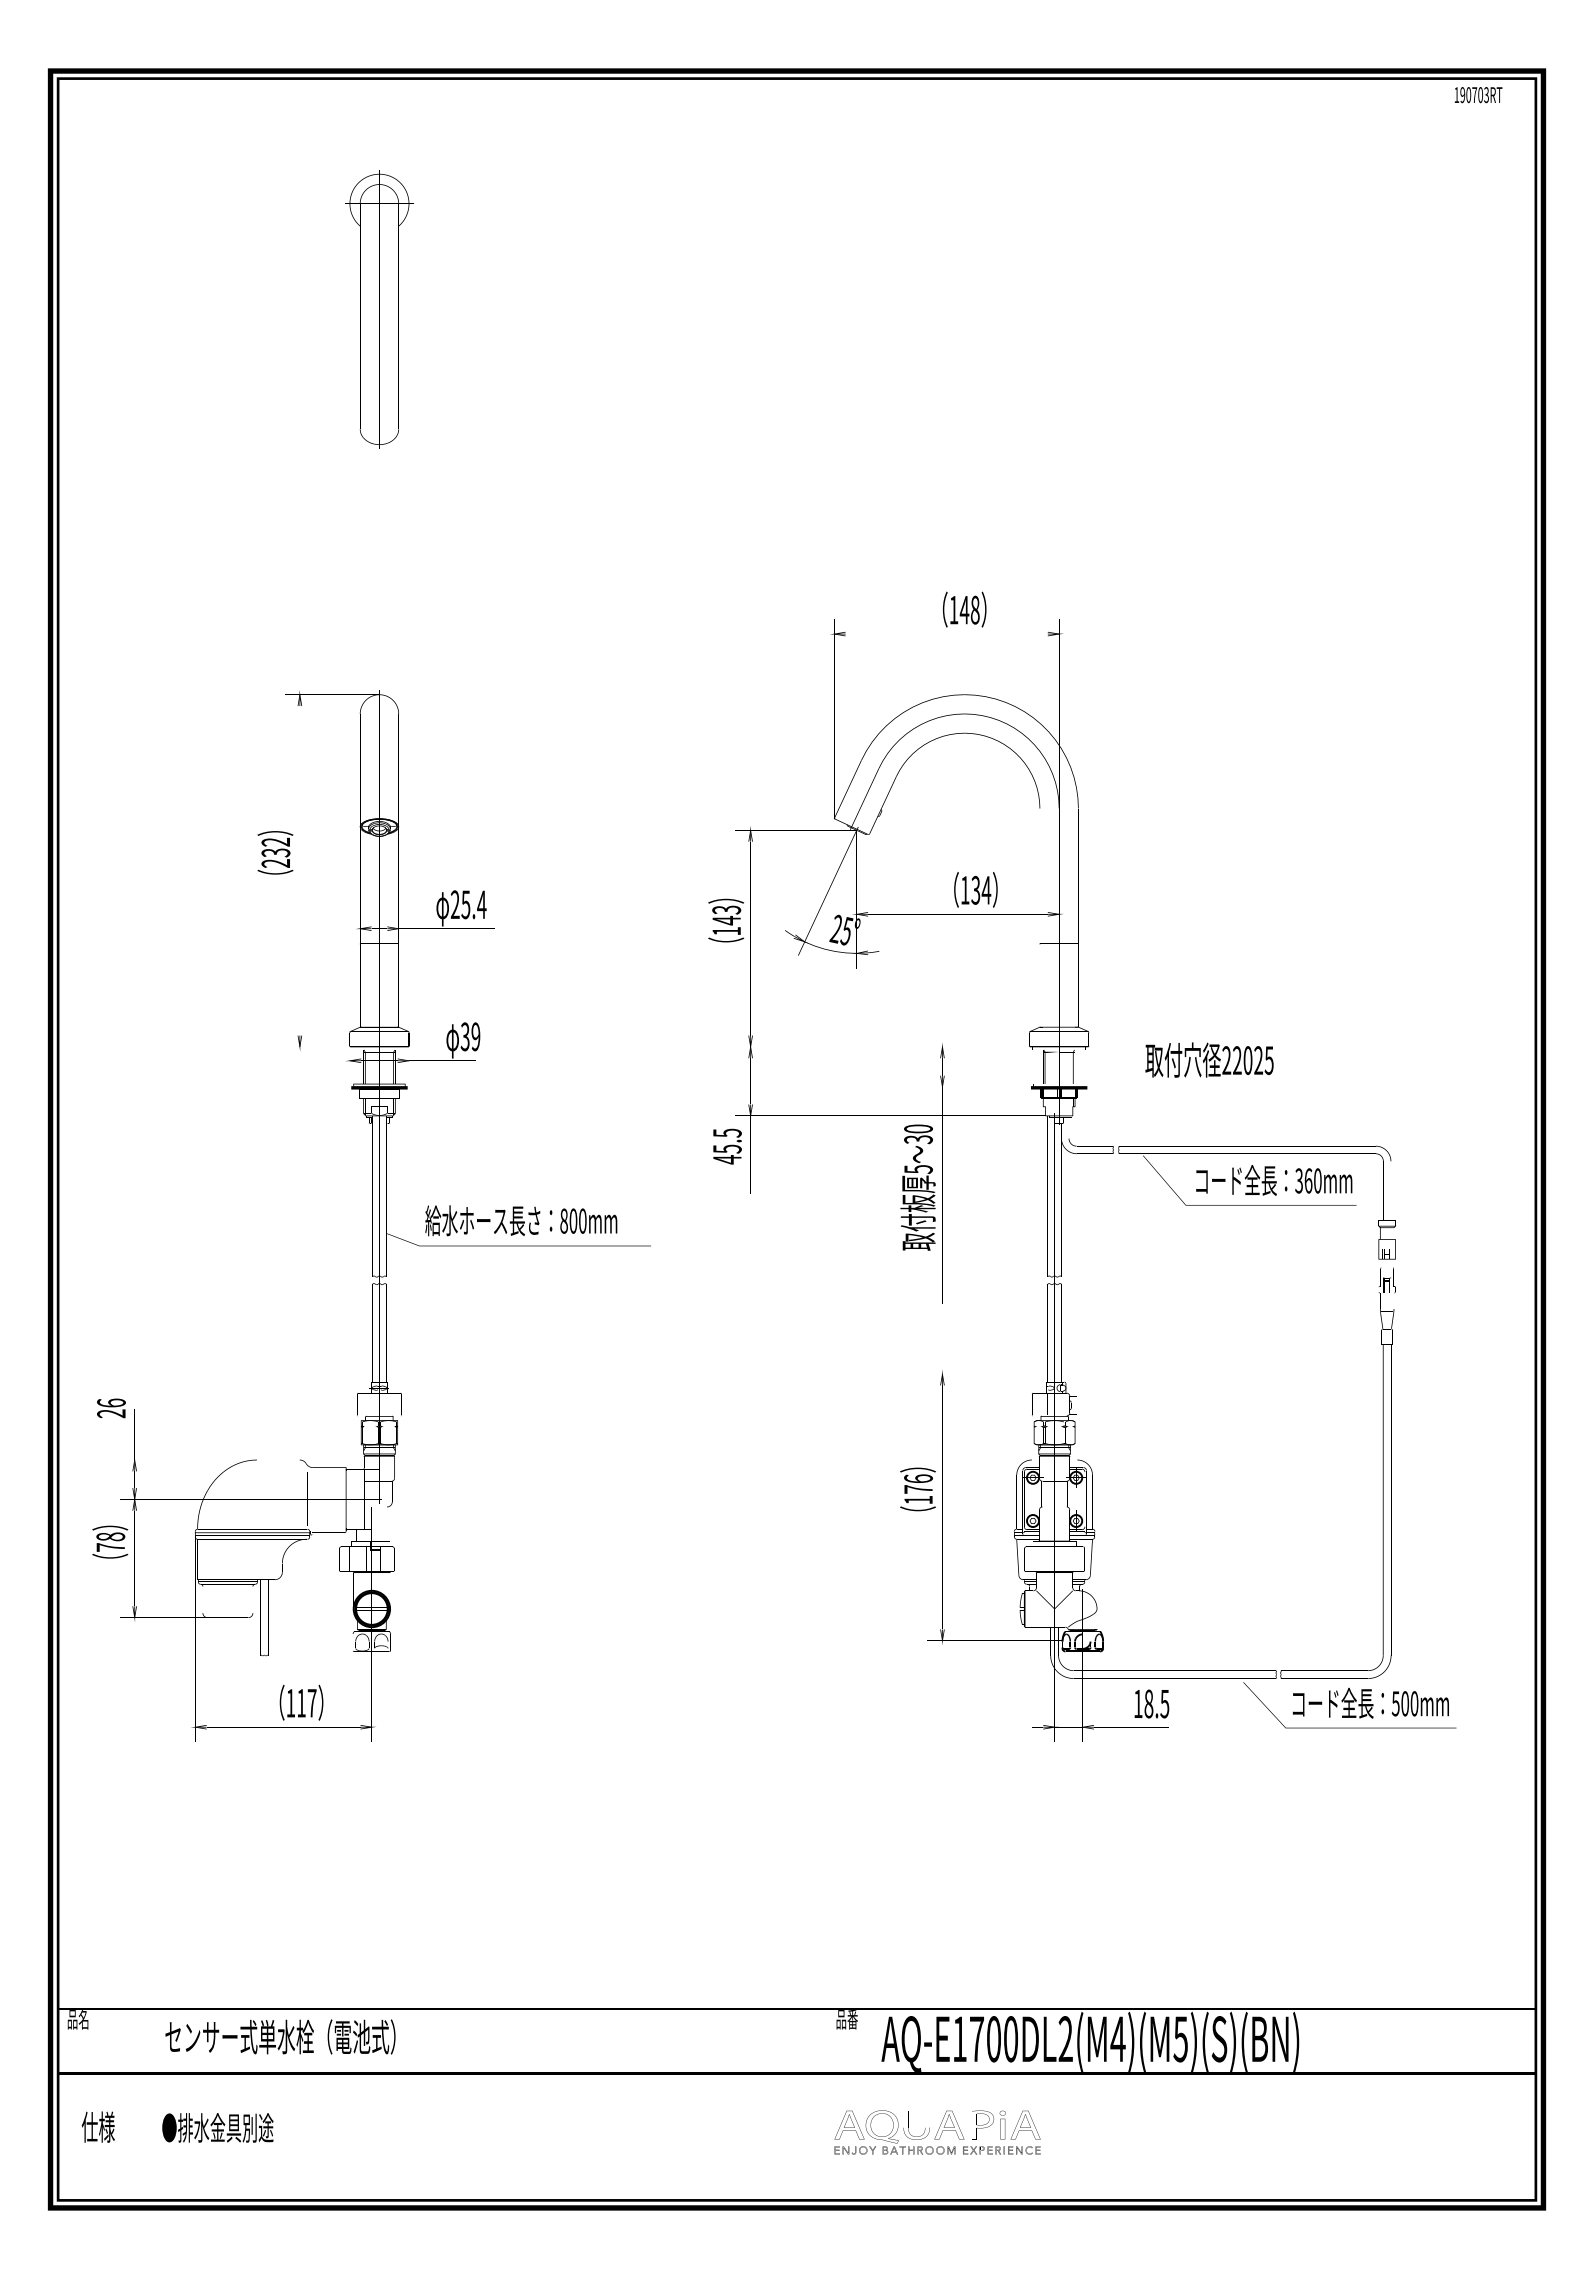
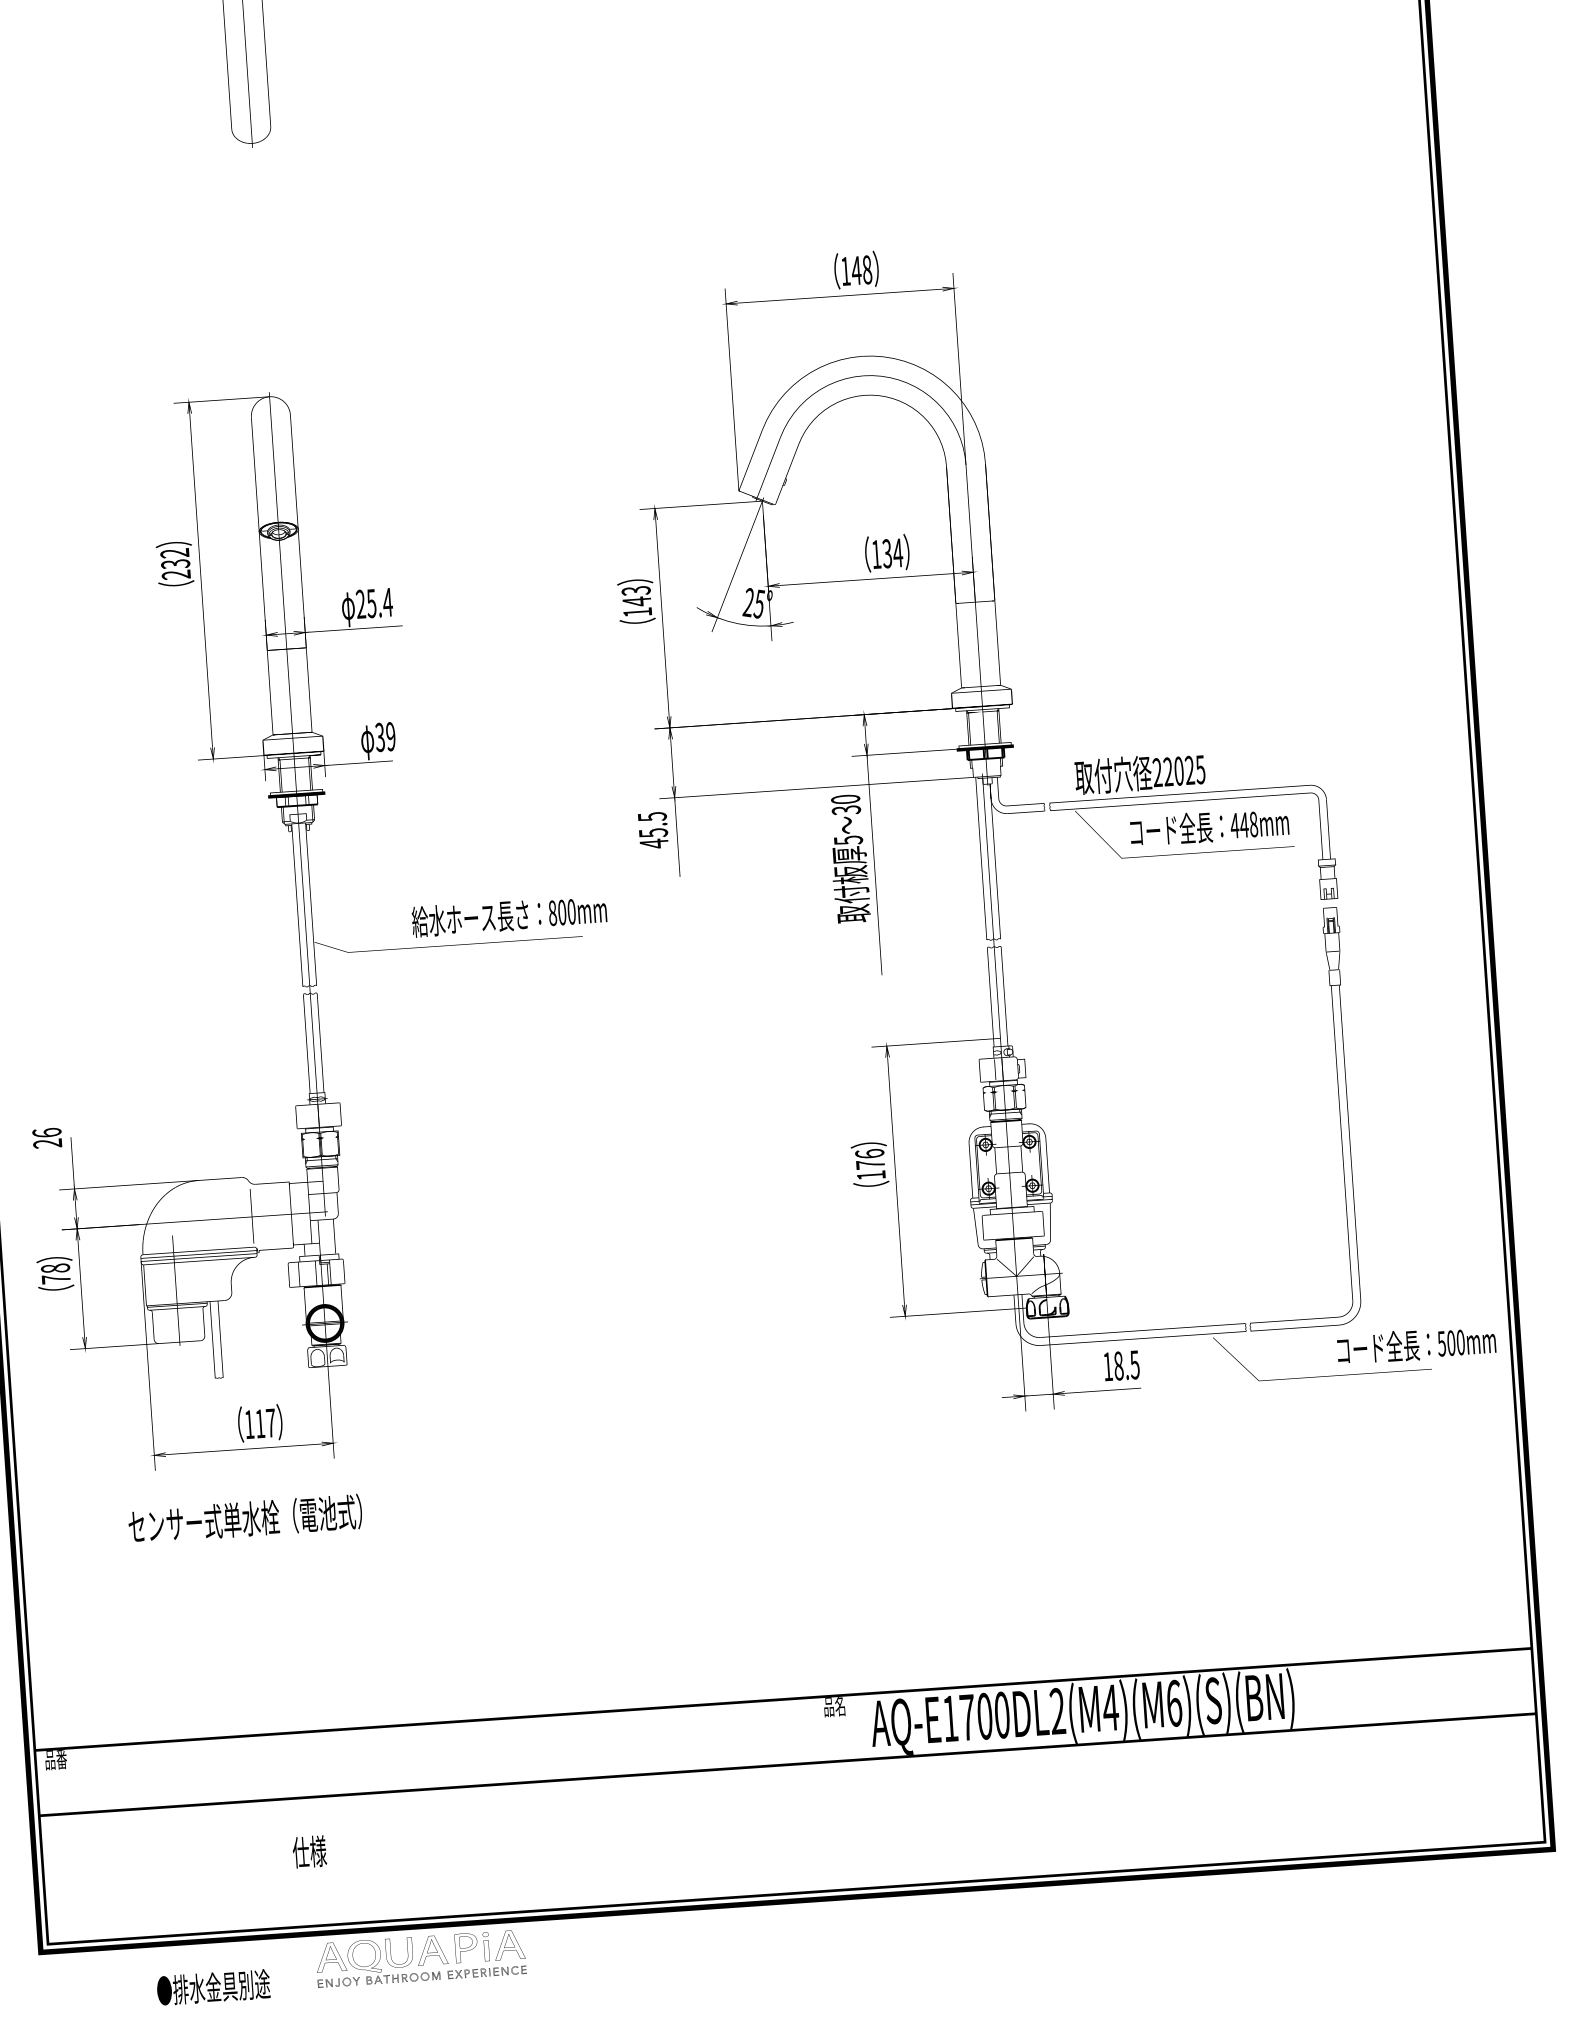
text: (1209, 1059) -> (1139, 772), moved
text: (1307, 1180) -> (1243, 824), 360mm -> 448mm
text: (521, 1220) -> (509, 915), moved
text: (1370, 1702) -> (1416, 1344), moved
text: (83, 2019) -> (61, 1759), 品名 -> 品番
text: (852, 2019) -> (840, 1706), 品番 -> 品名
text: (280, 2036) -> (245, 1518), moved
text: (1180, 2039) -> (1173, 1703), AQ-E1700DL2(M4)(M5)(S)(BN) -> AQ-E1700DL2(M4)(M6)(S)(BN)
text: (97, 2126) -> (308, 1851), moved
text: (217, 2127) -> (213, 1987), moved
part: (937, 2132) -> (420, 1958), moved

